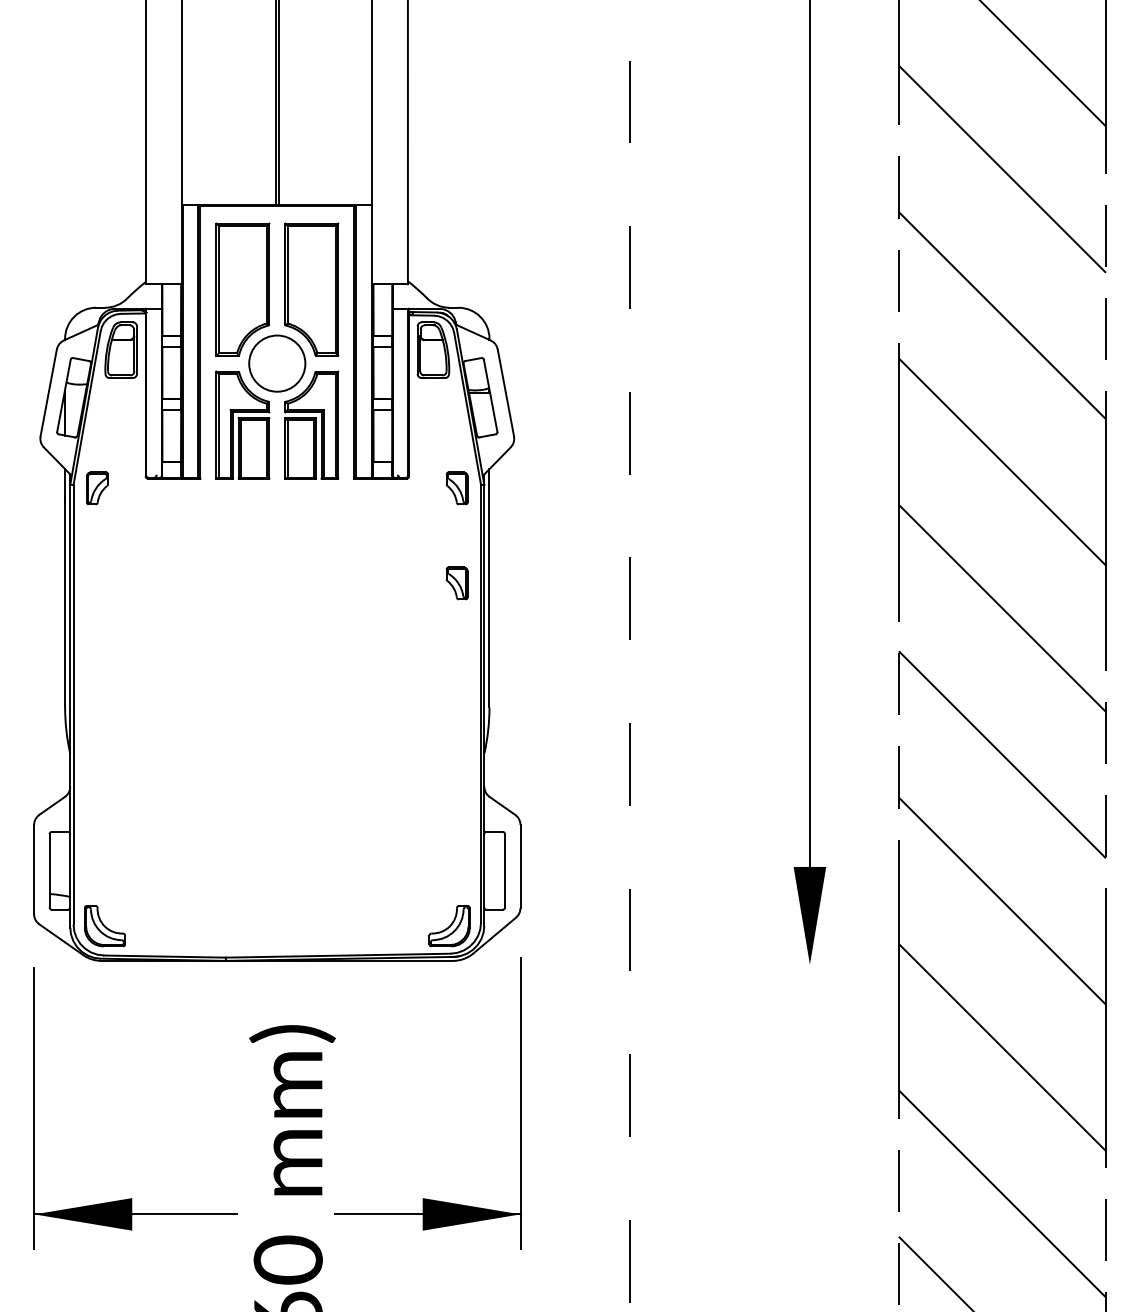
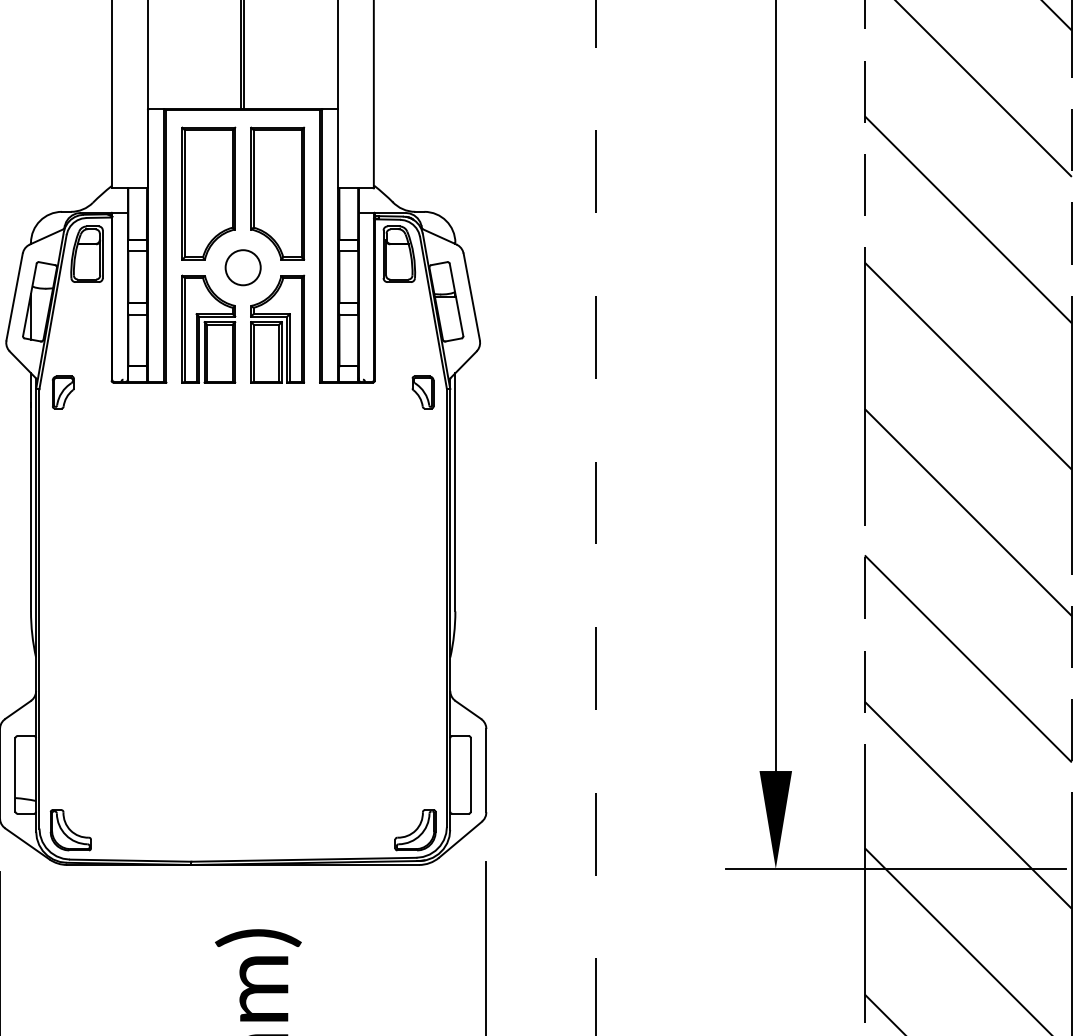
circle: (276, 363) -> (242, 267), size x0.62
part: (456, 583) -> (422, 487), removed
line: (929, 964) -> (895, 868), added

